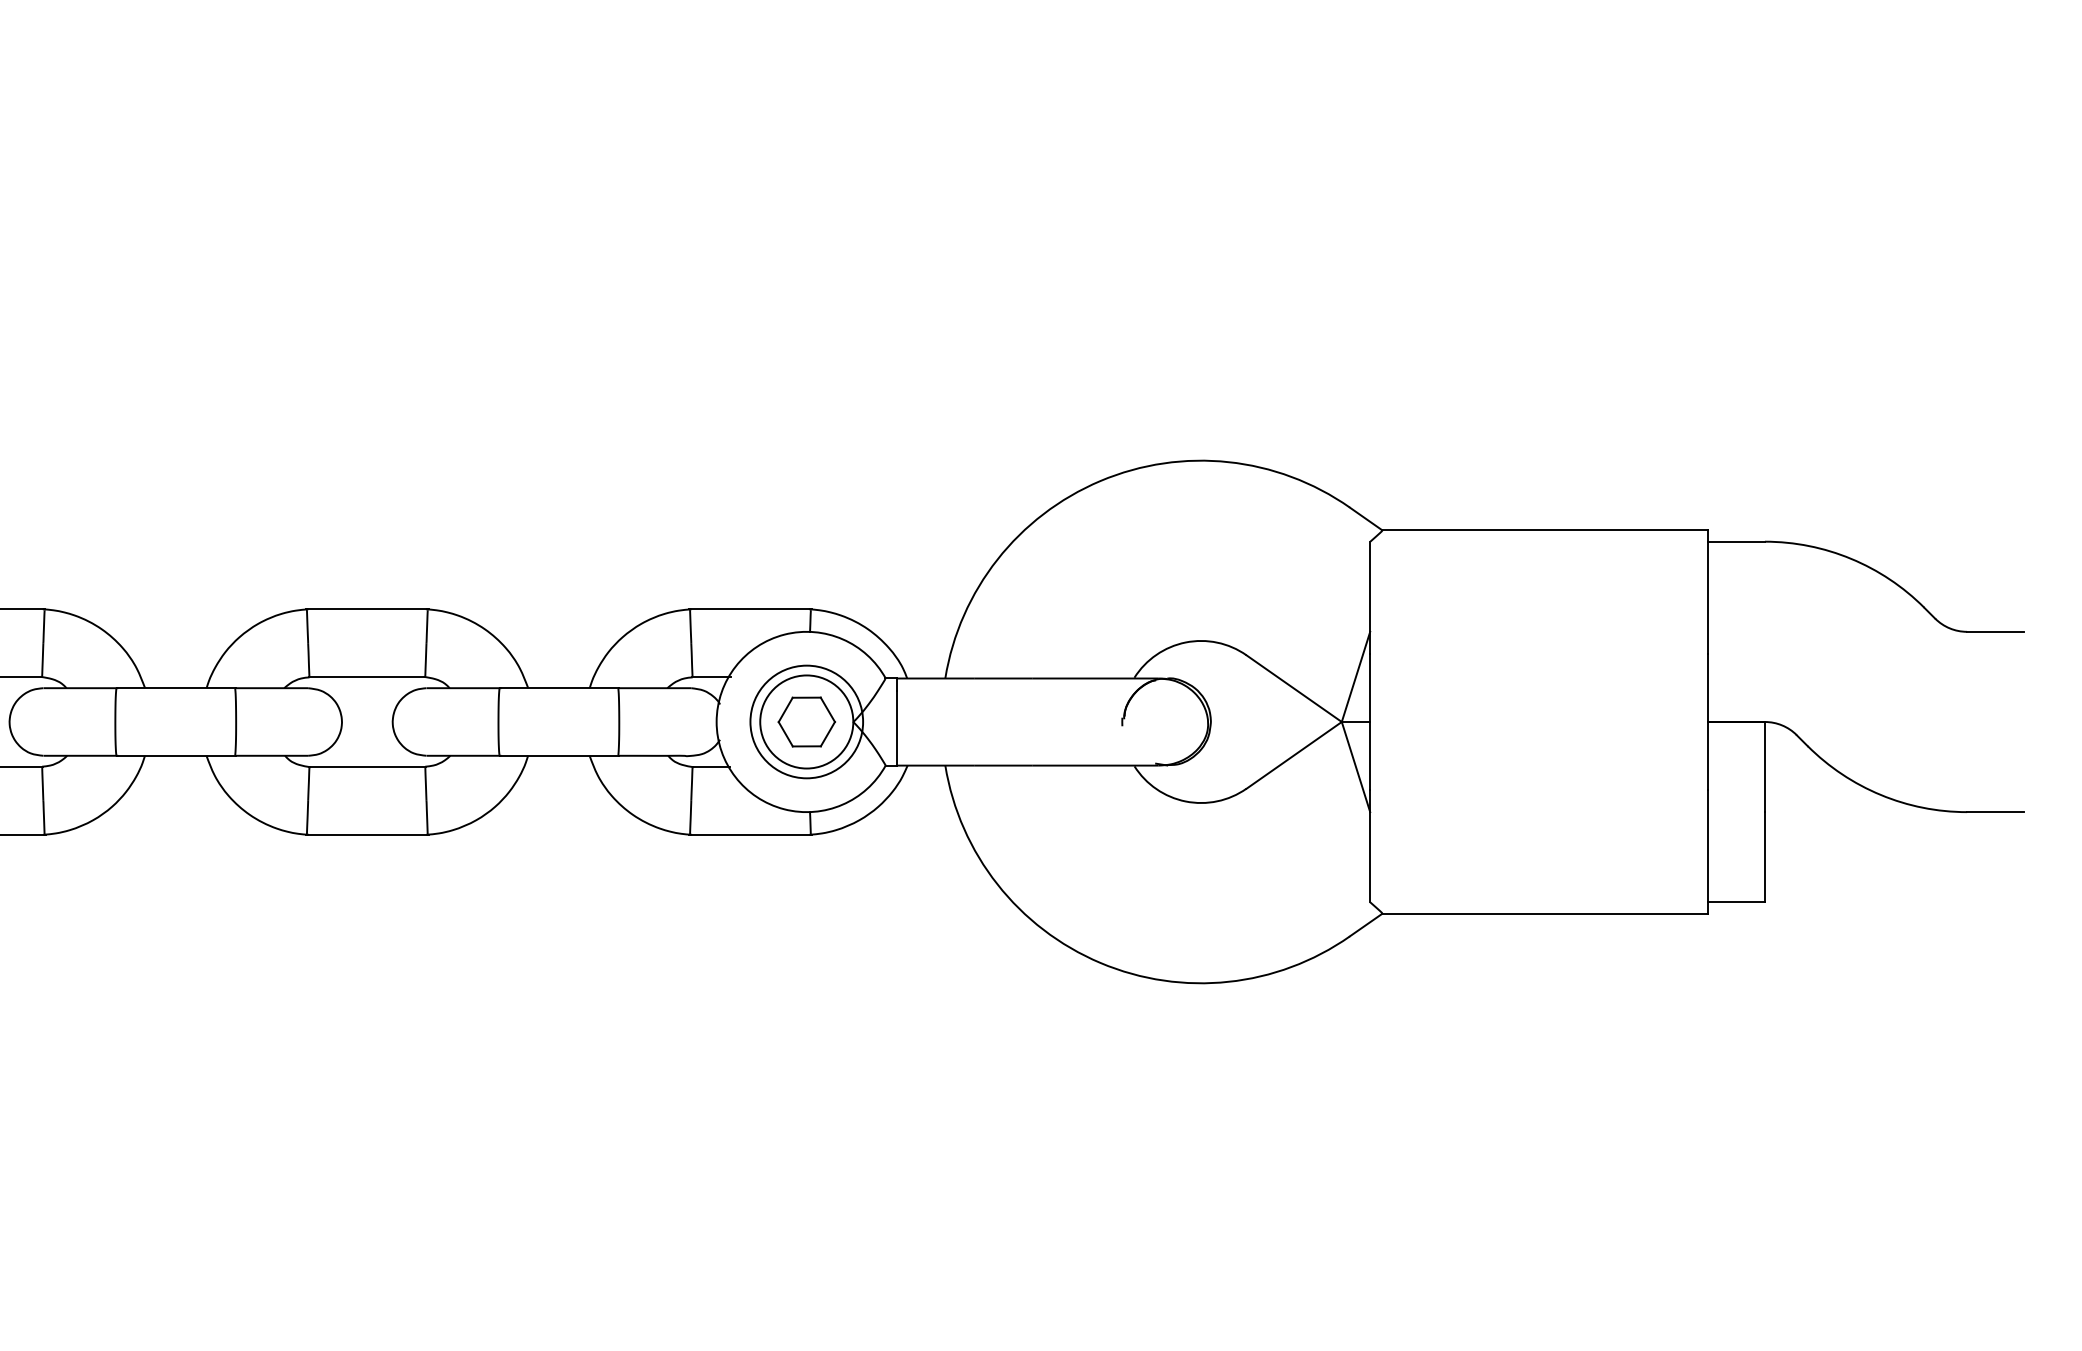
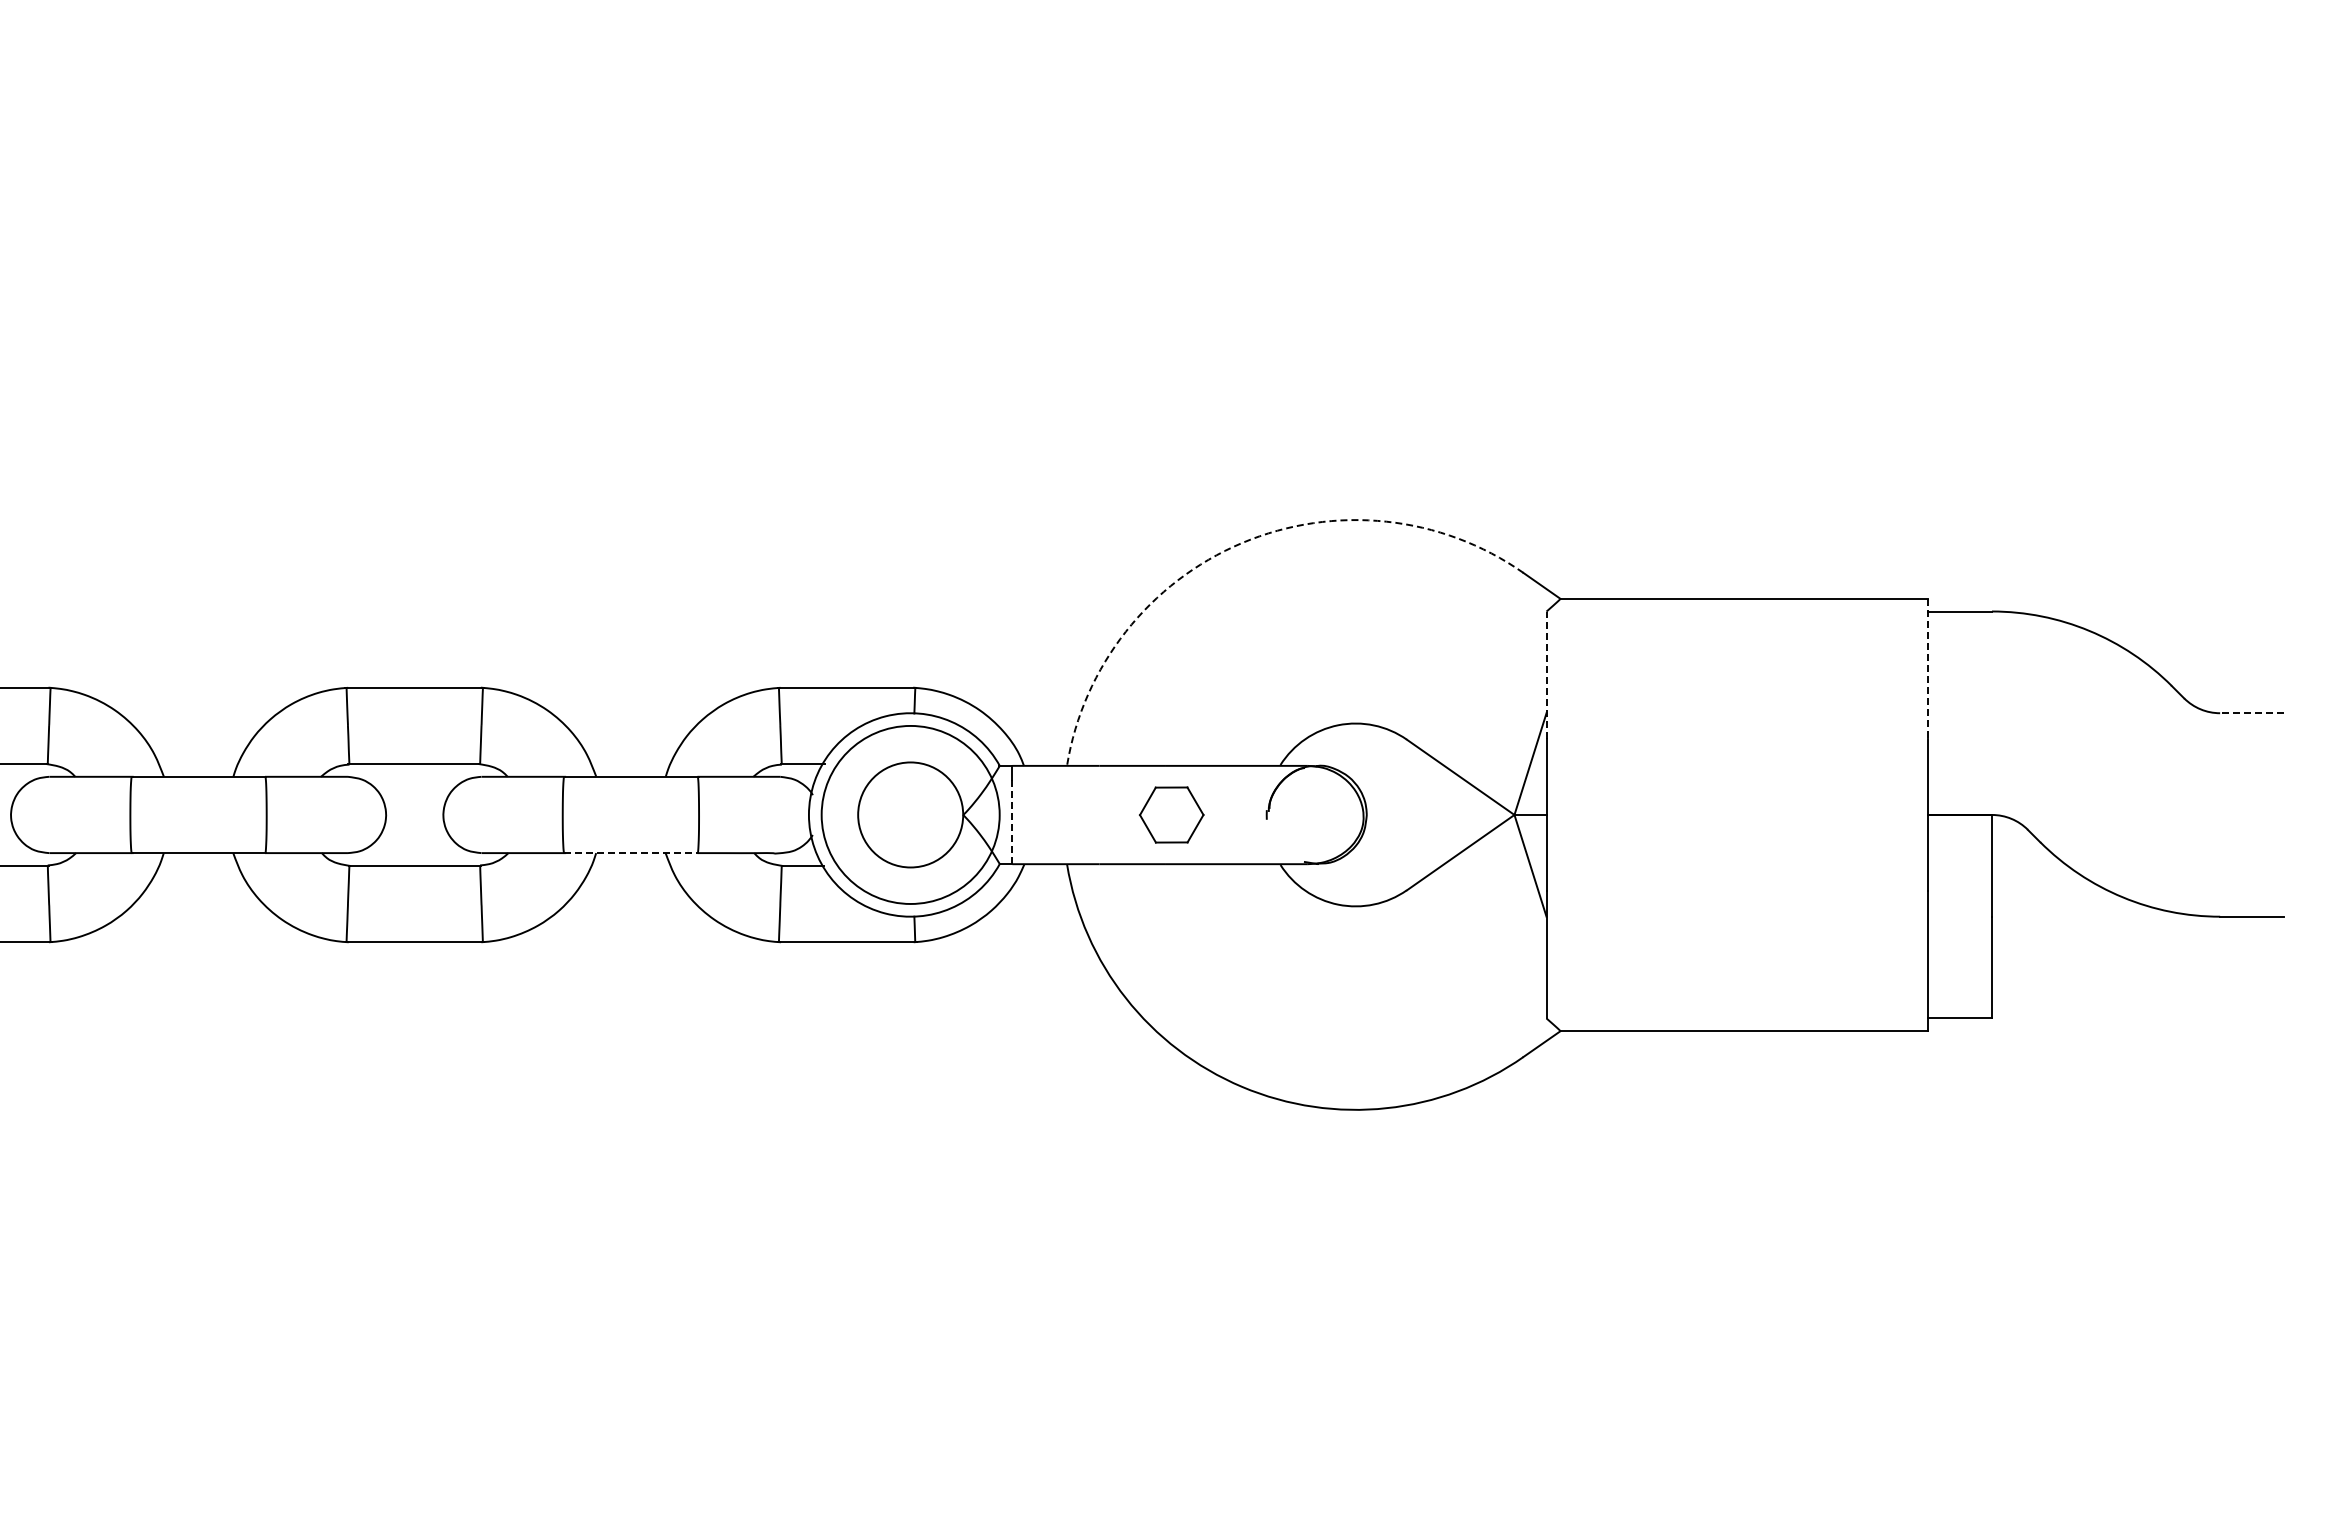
arc: (1100, 481) -> (1242, 543), solid -> dashed
line: (1708, 592) -> (1928, 668), solid -> dashed
line: (1370, 598) -> (1546, 675), solid -> dashed
line: (1995, 632) -> (2252, 713), solid -> dashed
circle: (806, 721) -> (910, 814), size x1.4
part: (806, 721) -> (1171, 814), moved
line: (897, 728) -> (1012, 822), solid -> dashed
line: (559, 756) -> (631, 853), solid -> dashed

